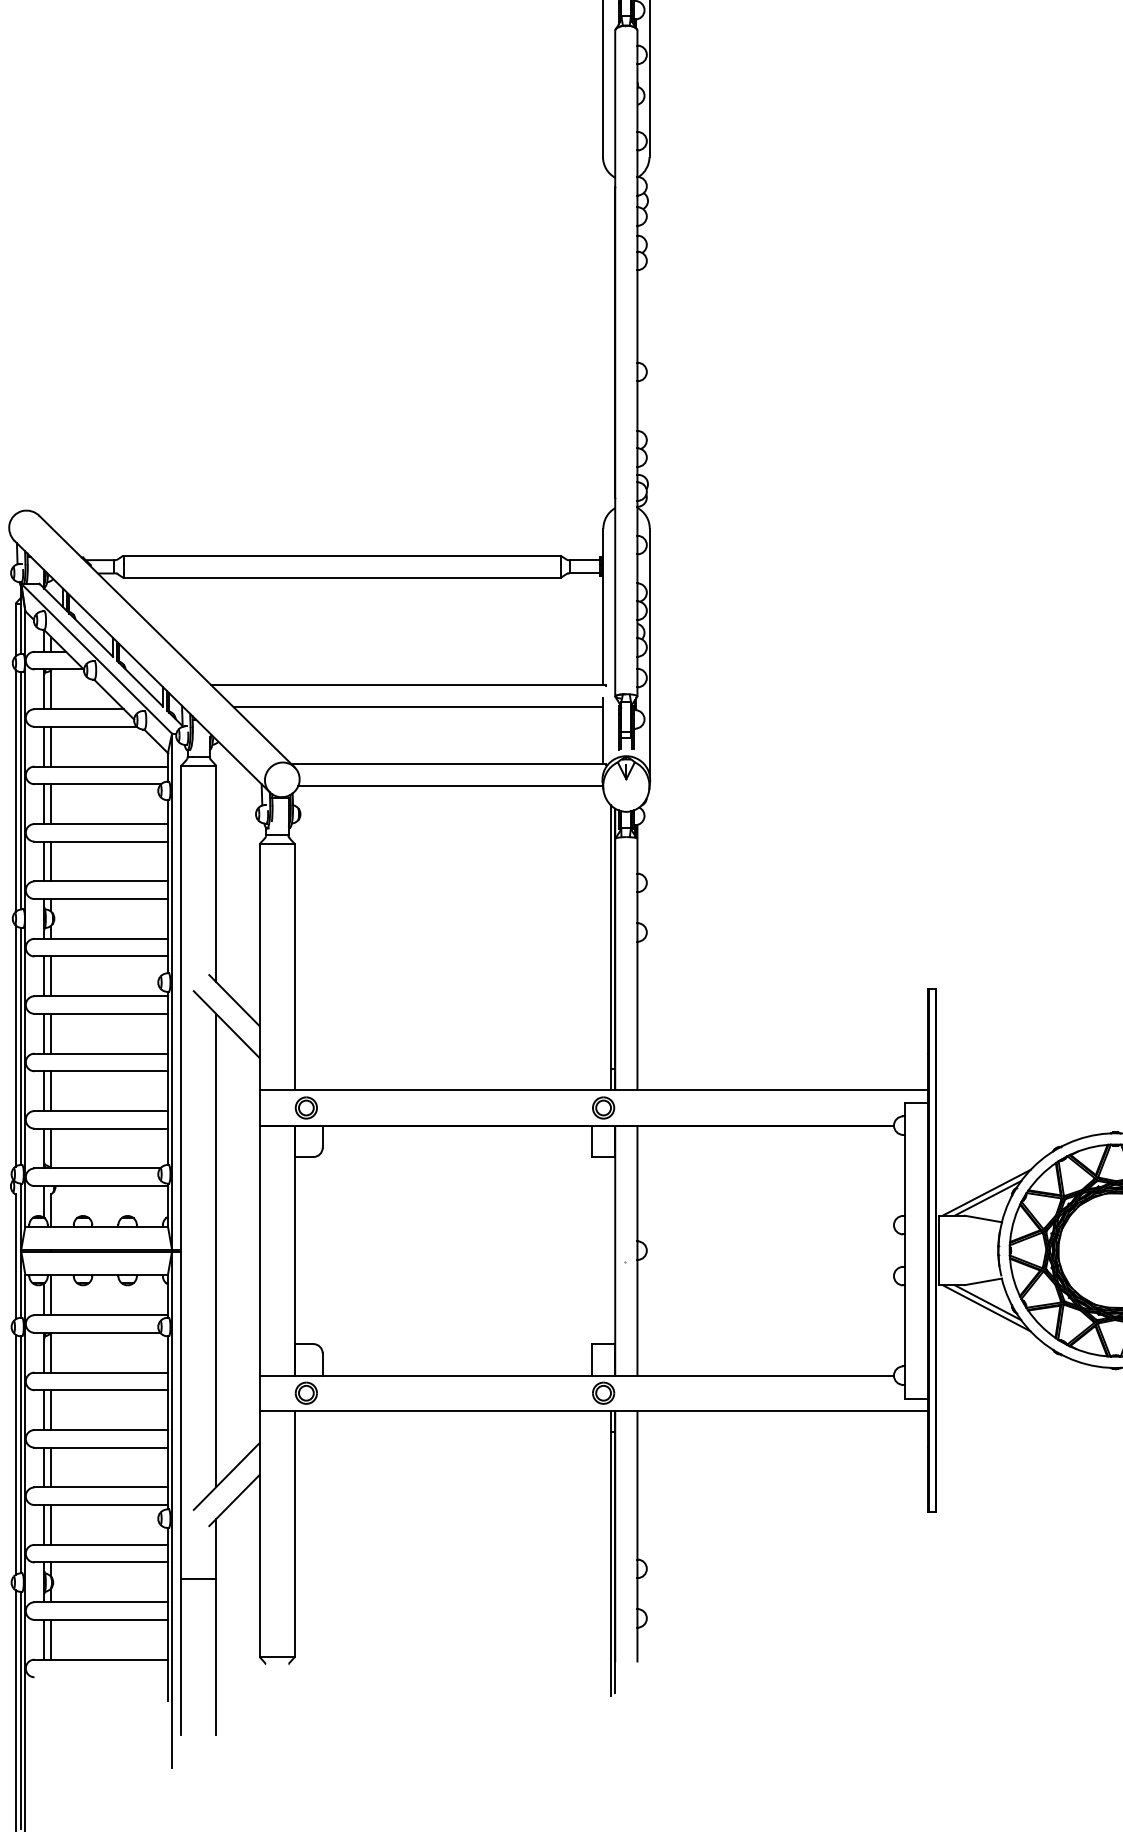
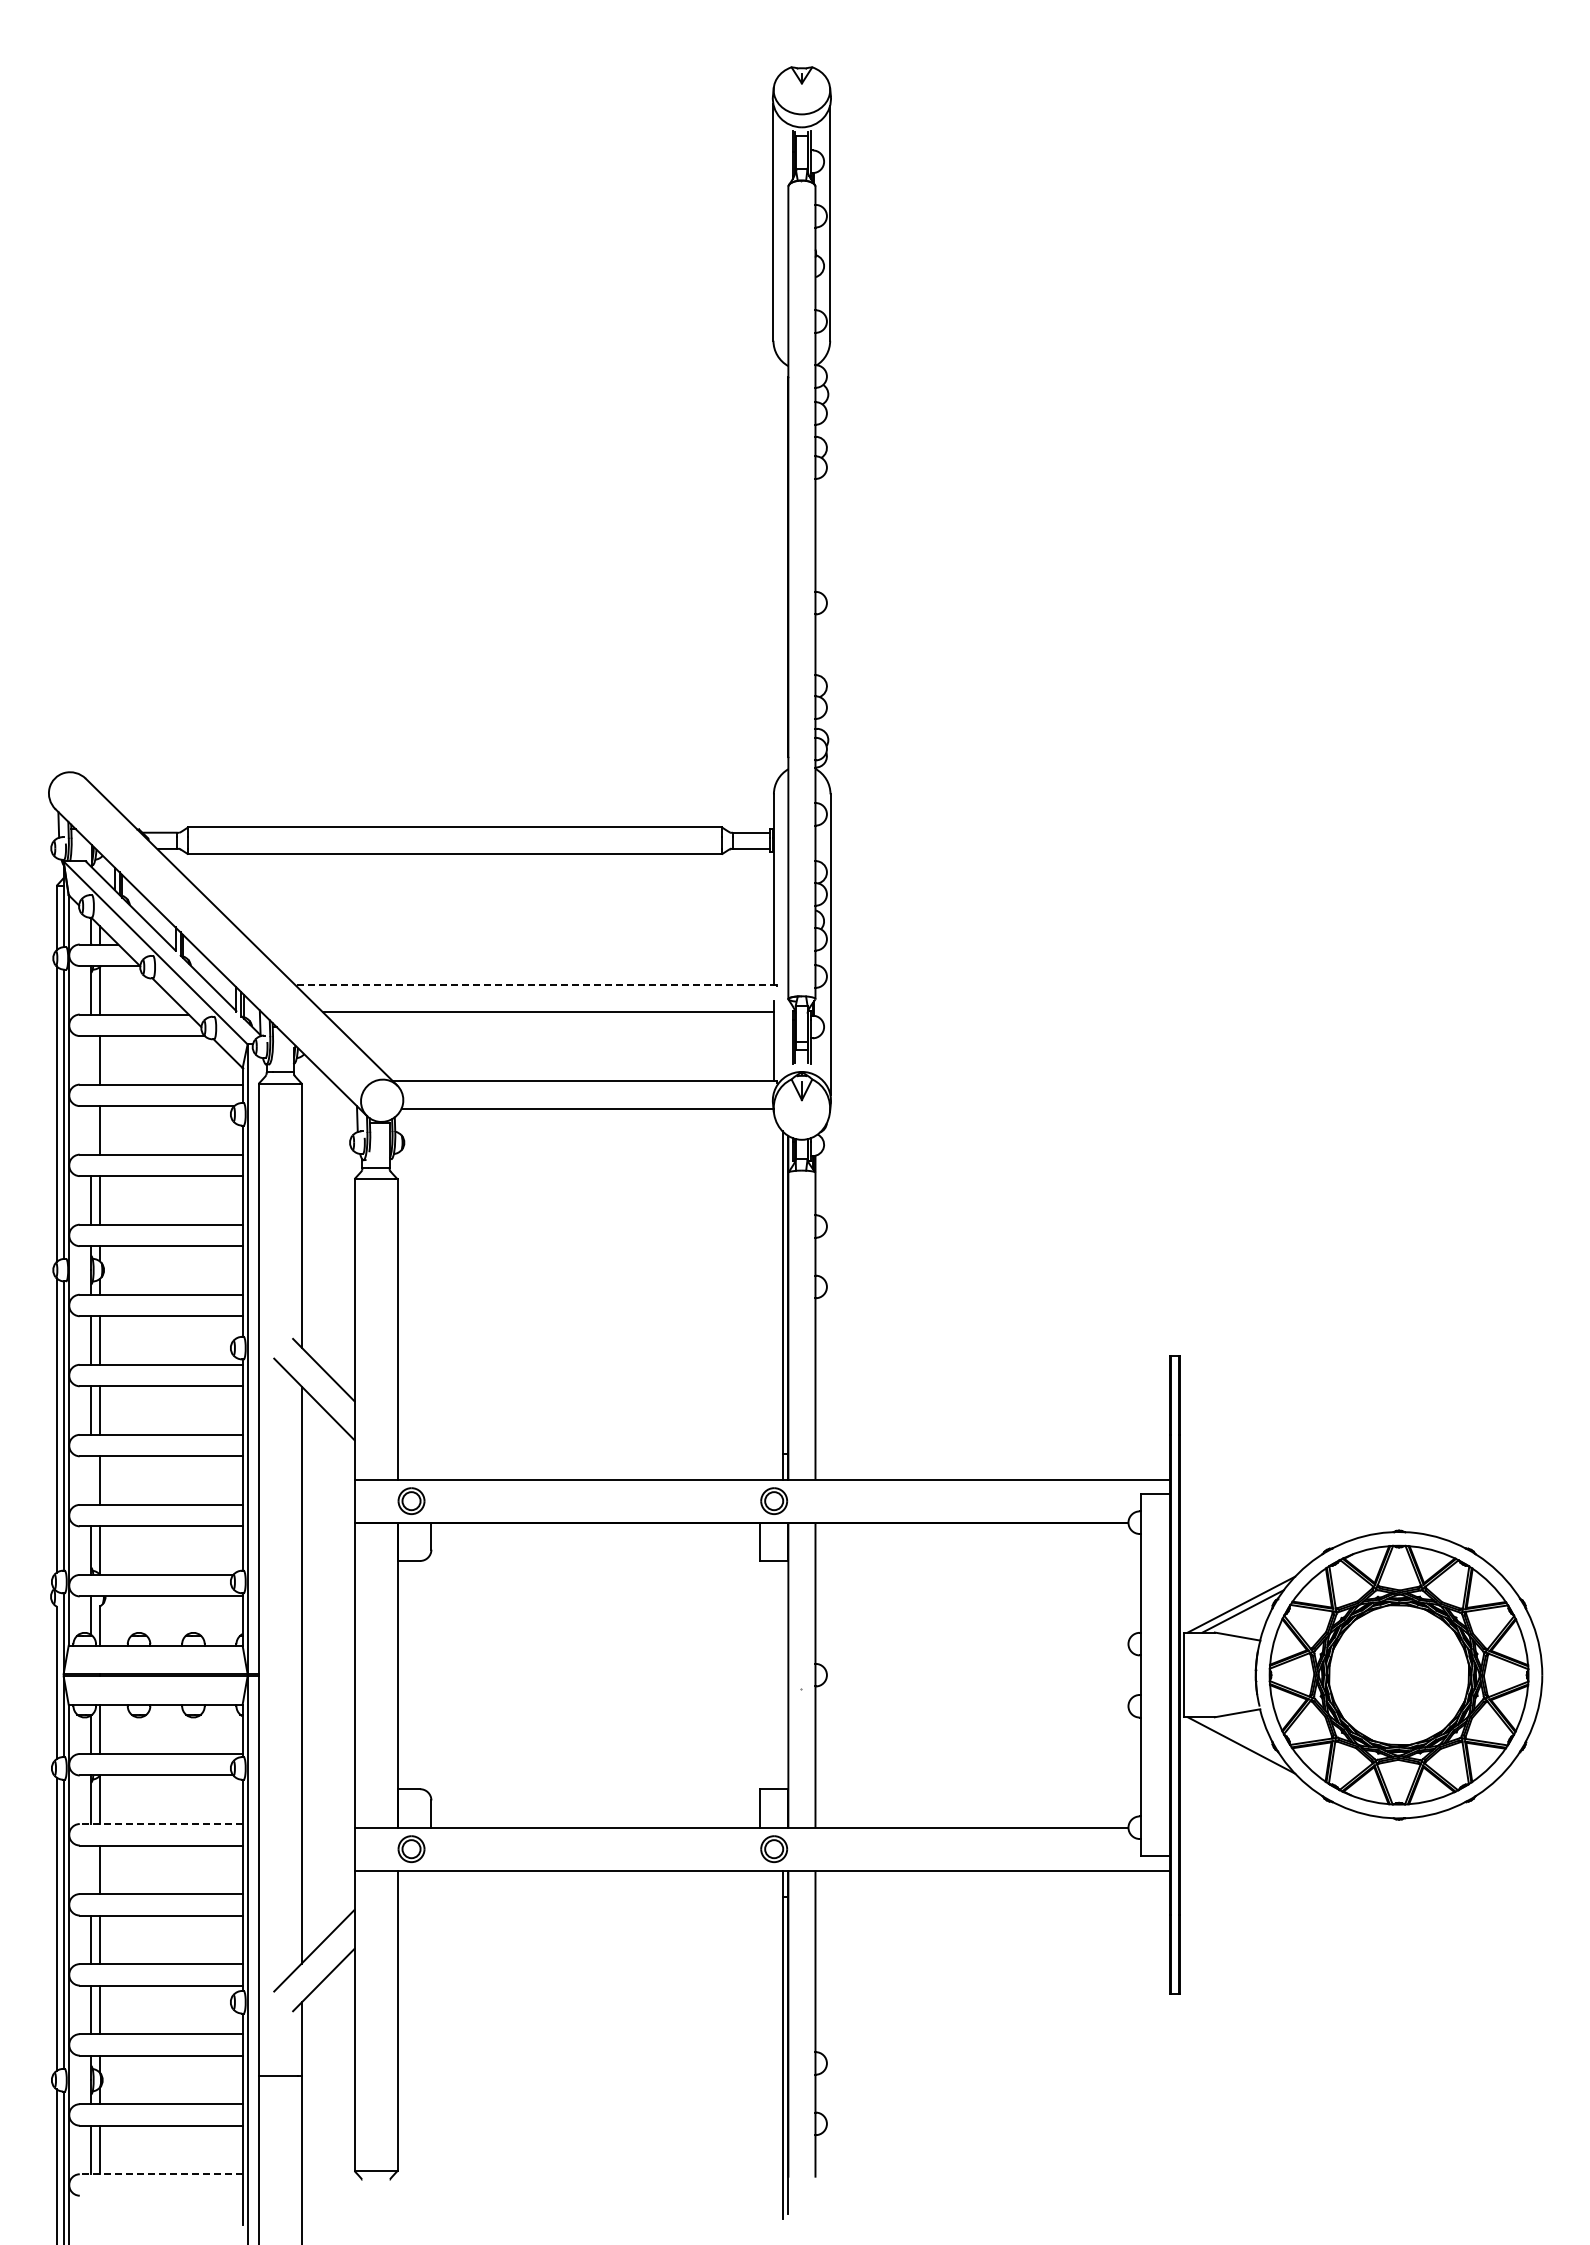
line: (408, 684) -> (536, 984), solid -> dashed
line: (43, 746) -> (90, 1060), removed
line: (43, 804) -> (90, 1130), removed
line: (43, 1091) -> (90, 1480), removed
line: (987, 1302) -> (1242, 1738), removed
line: (100, 1373) -> (160, 1824), solid -> dashed
line: (43, 1409) -> (90, 1869), removed
line: (100, 1659) -> (160, 2174), solid -> dashed

